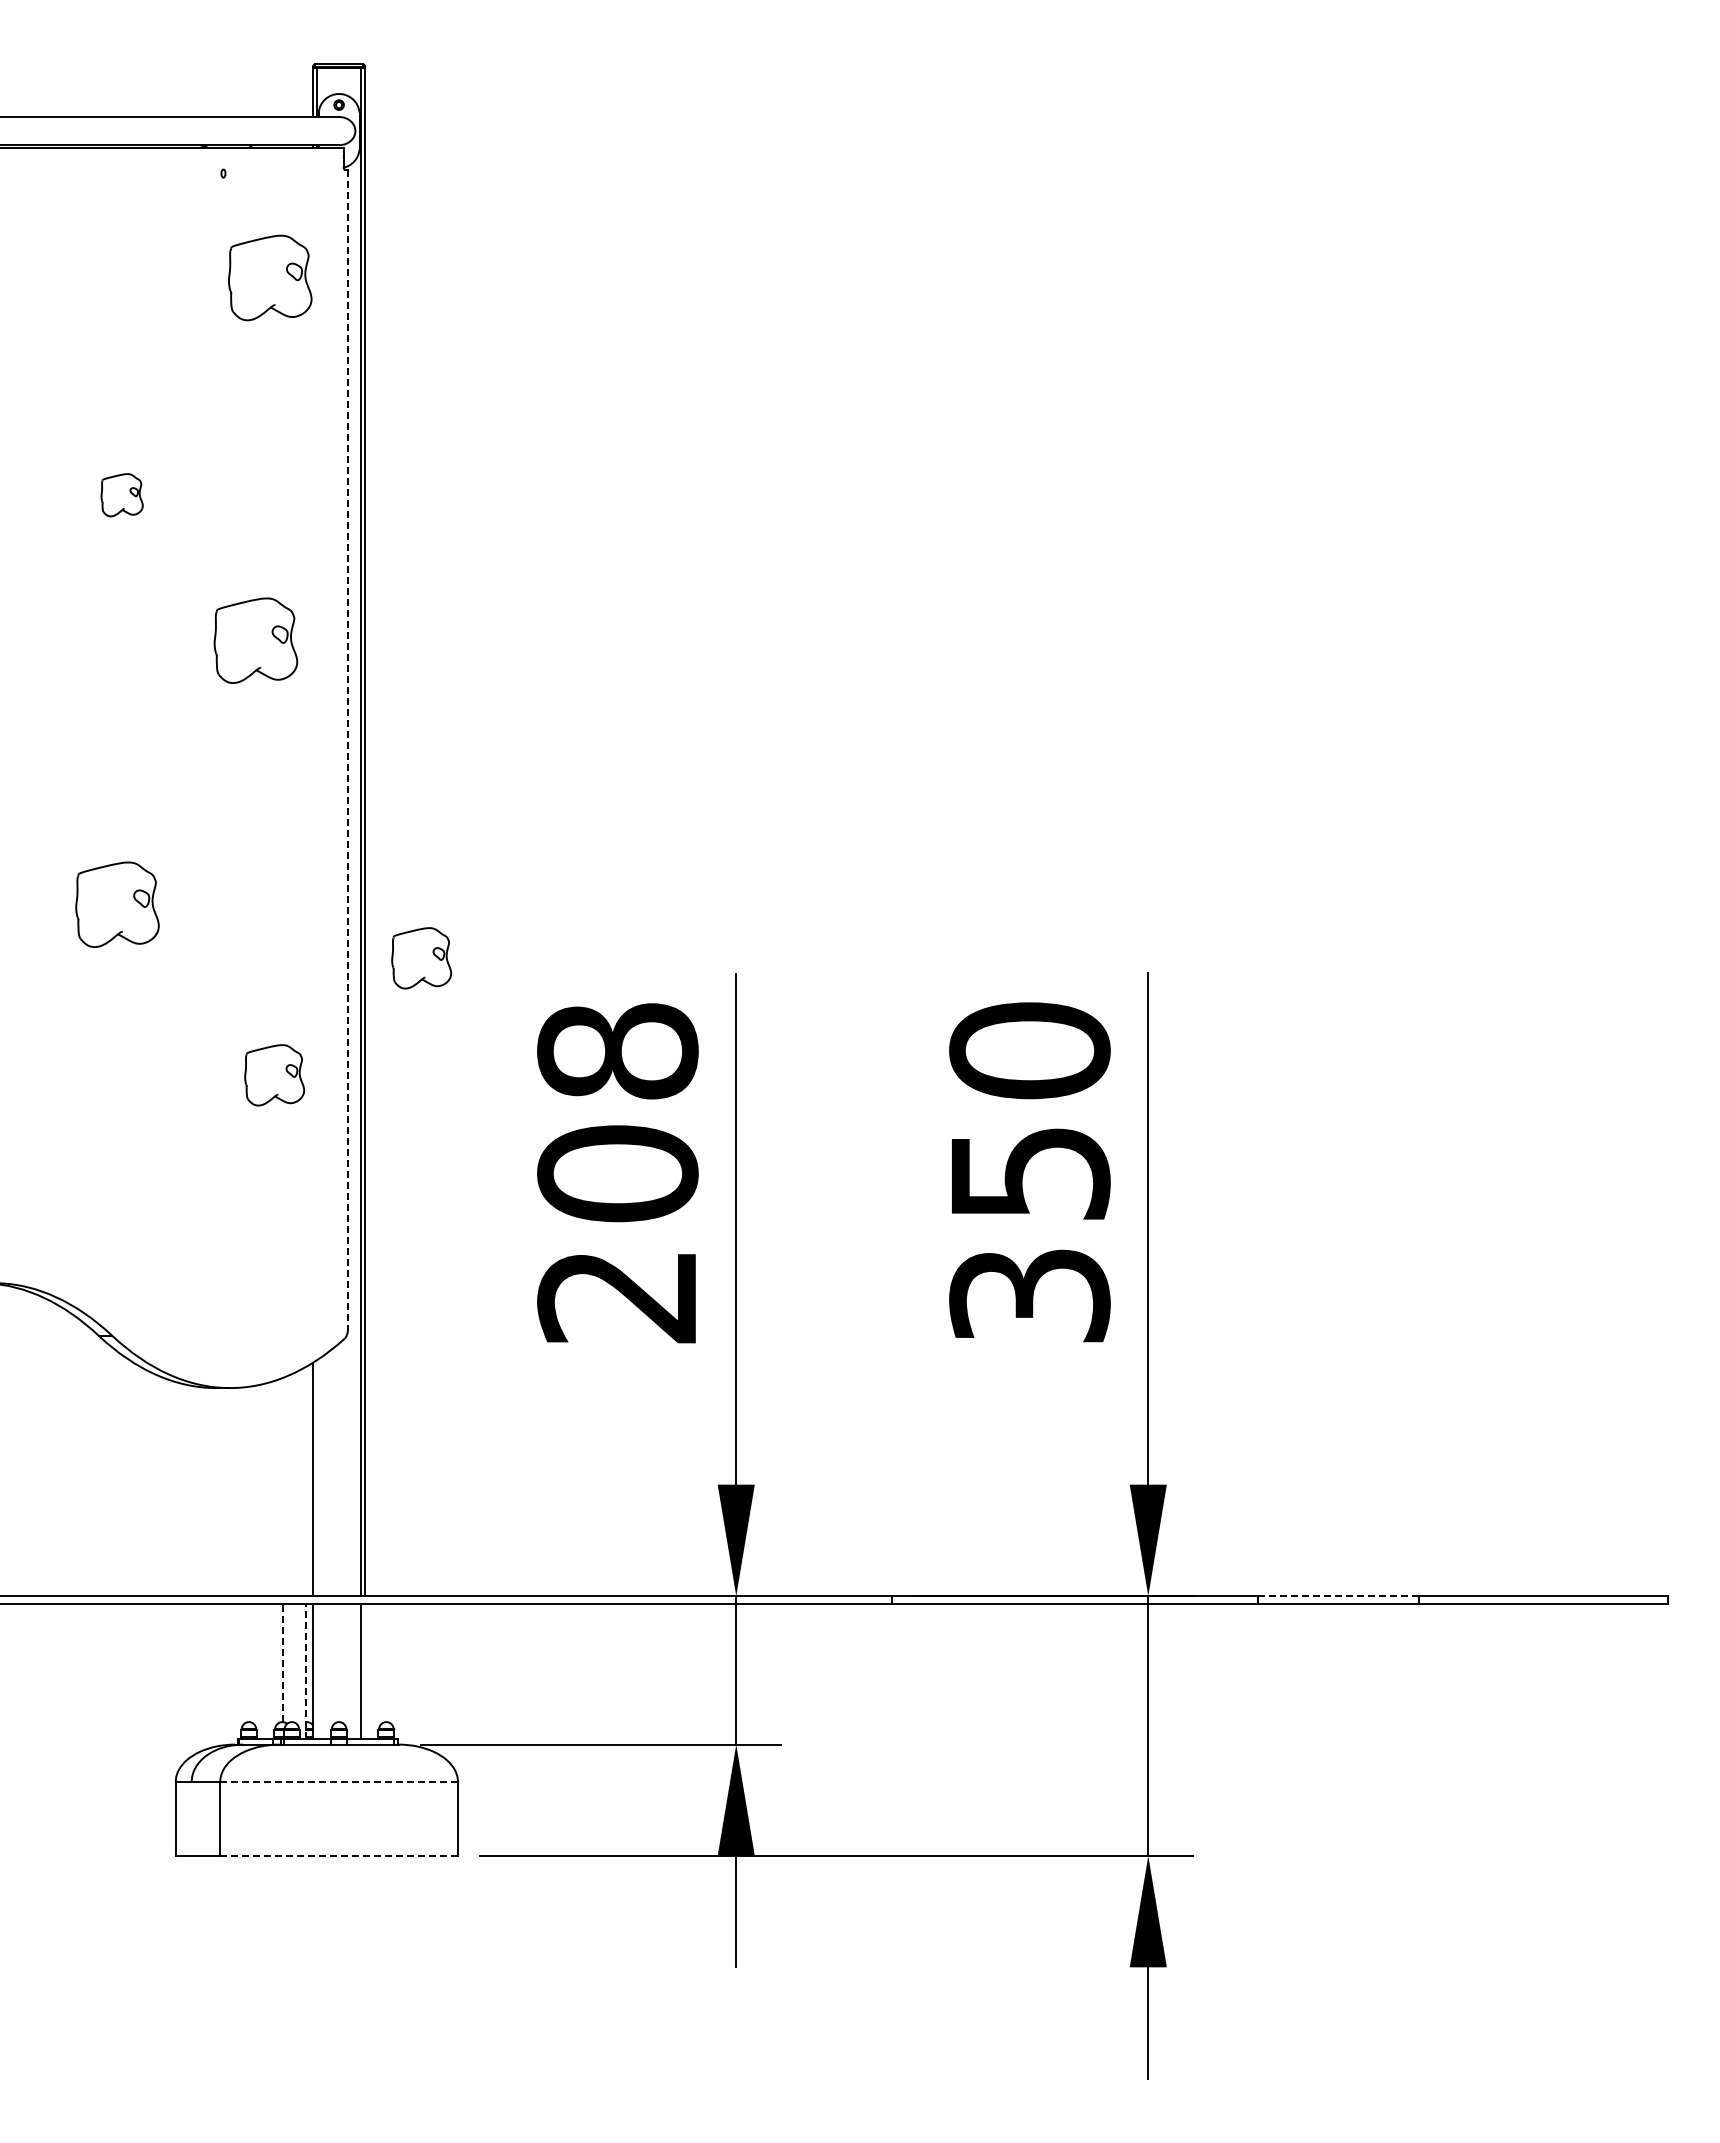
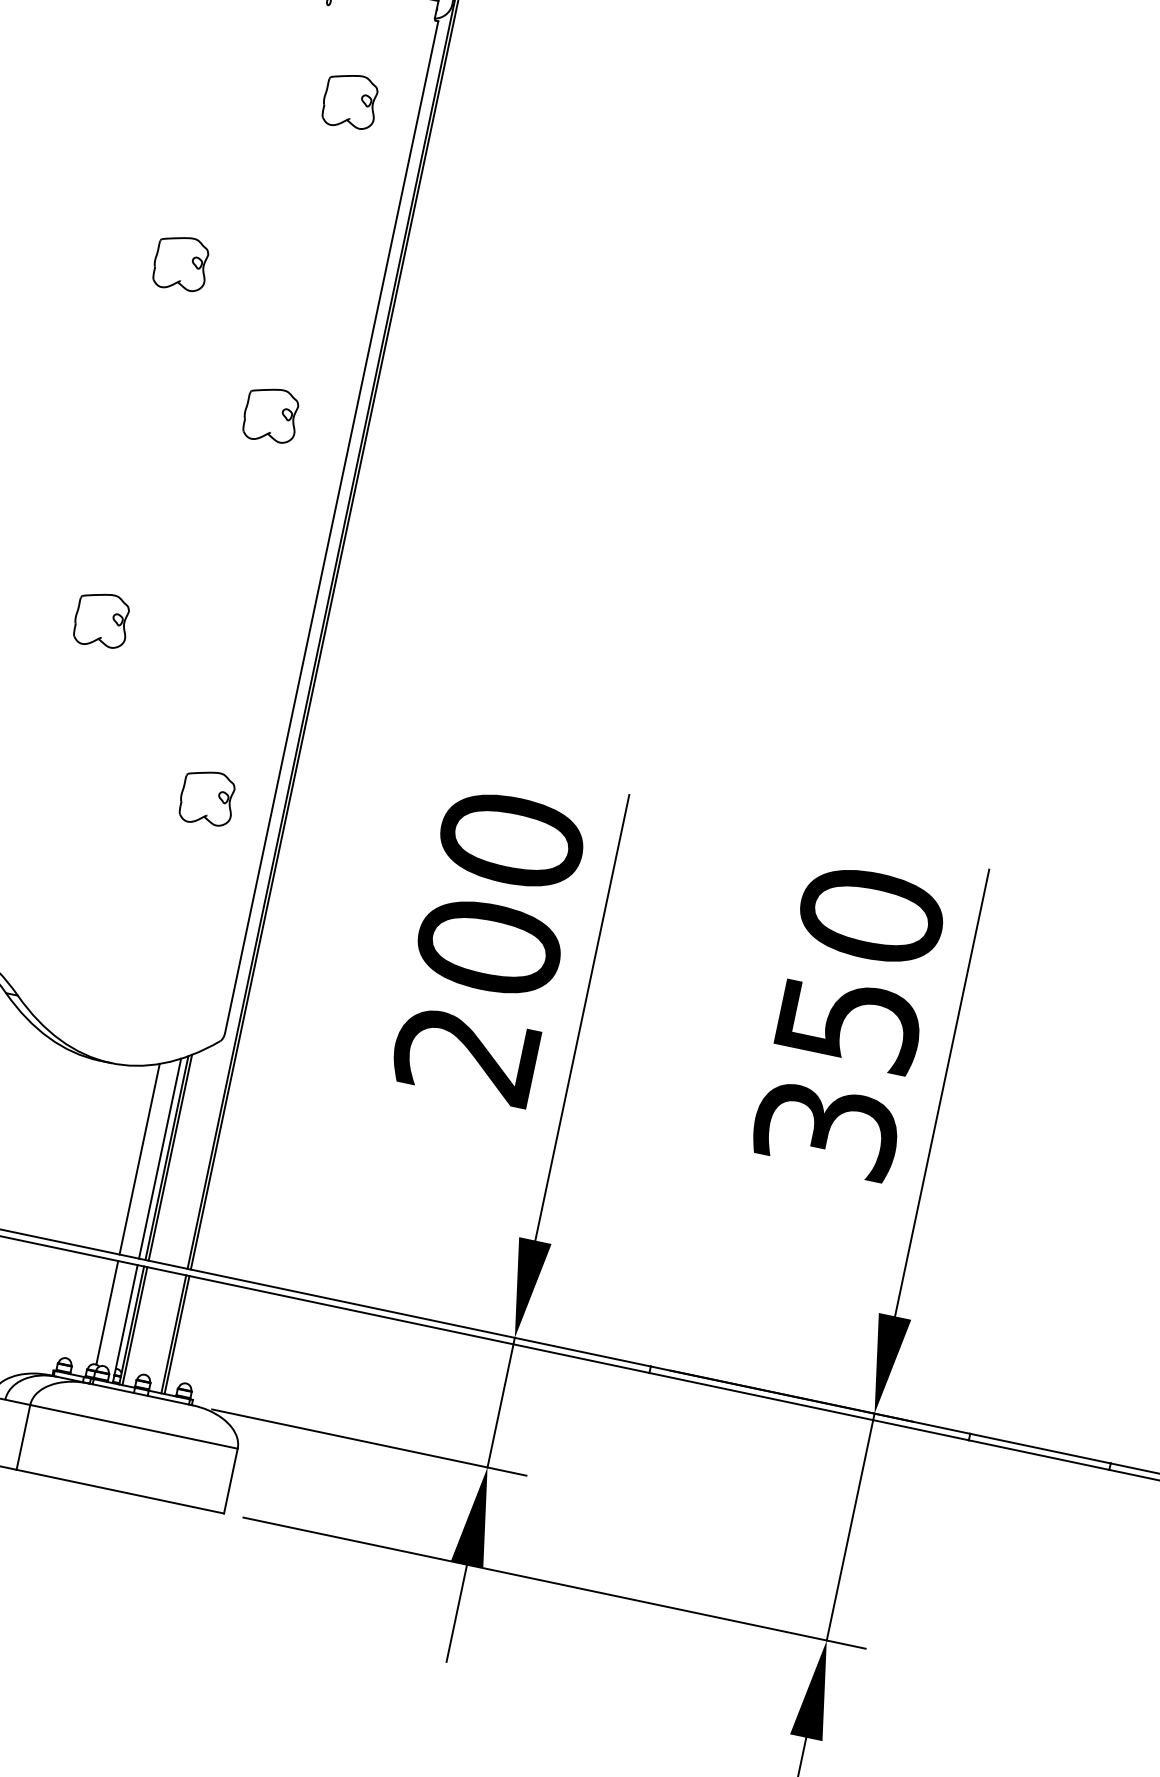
part: (270, 278) -> (350, 101), size x0.71
part: (121, 495) -> (180, 263), size x1.43
part: (255, 640) -> (270, 415), size x0.71
line: (348, 749) -> (332, 527), dashed -> solid
part: (117, 904) -> (101, 620), size x0.71
part: (421, 958) -> (357, 723), removed
text: (617, 1051) -> (511, 840), 208 -> 200
line: (316, 1478) -> (170, 1157), added
line: (305, 1481) -> (159, 1158), added
line: (283, 1486) -> (139, 1158), added
line: (1337, 1596) -> (1039, 1448), dashed -> solid
line: (283, 1662) -> (107, 1312), dashed -> solid
line: (316, 1670) -> (134, 1325), added
line: (365, 1670) -> (177, 1334), added
line: (305, 1671) -> (124, 1324), dashed -> solid
line: (339, 1781) -> (134, 1426), dashed -> solid
line: (339, 1855) -> (120, 1491), dashed -> solid

